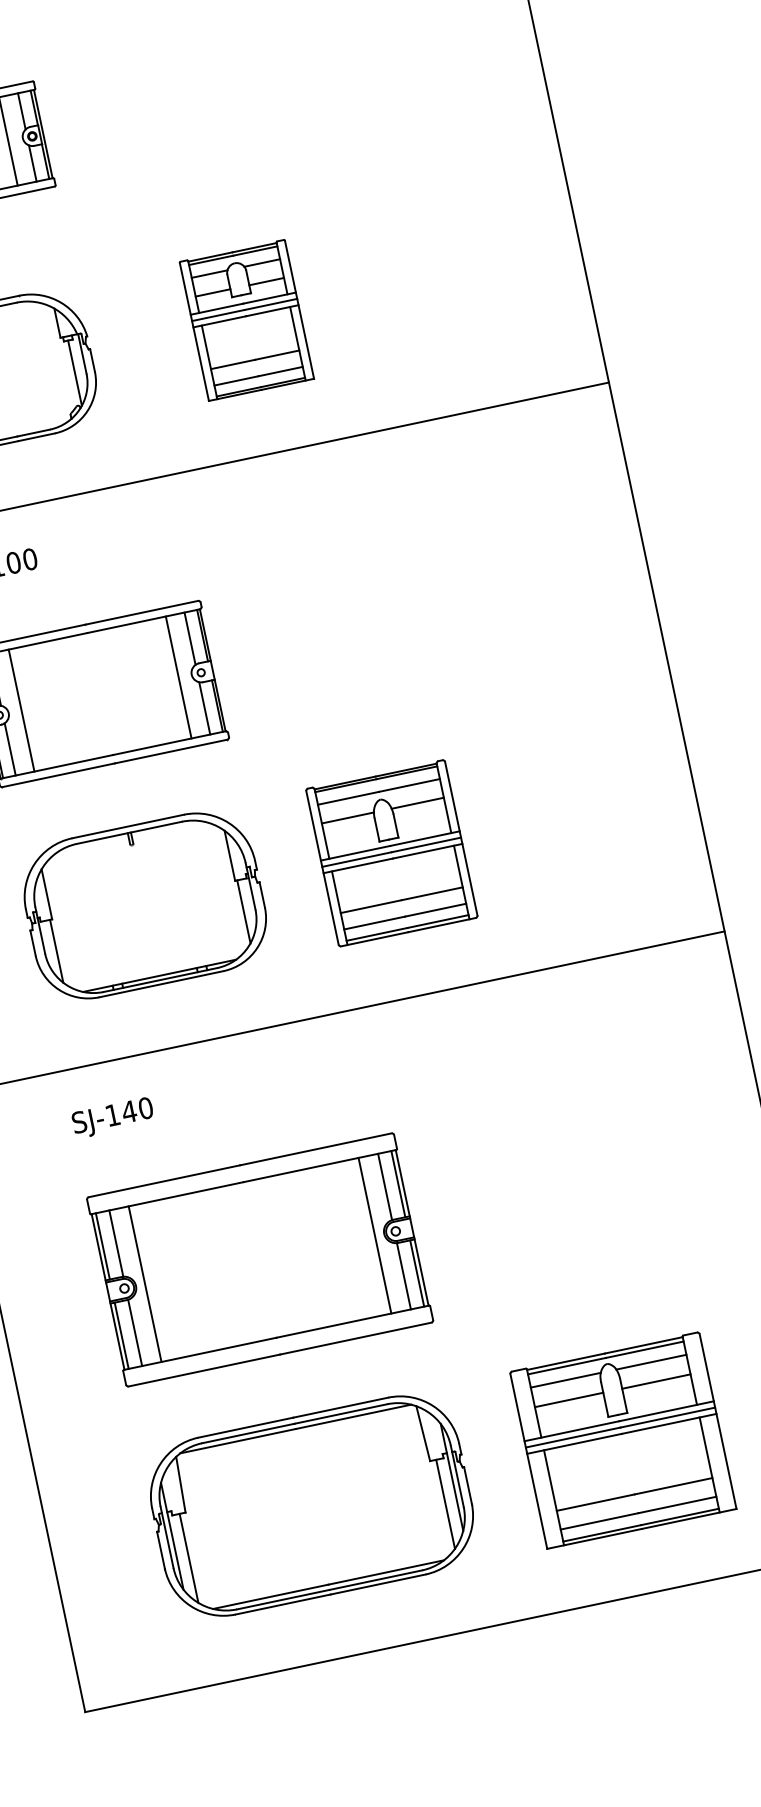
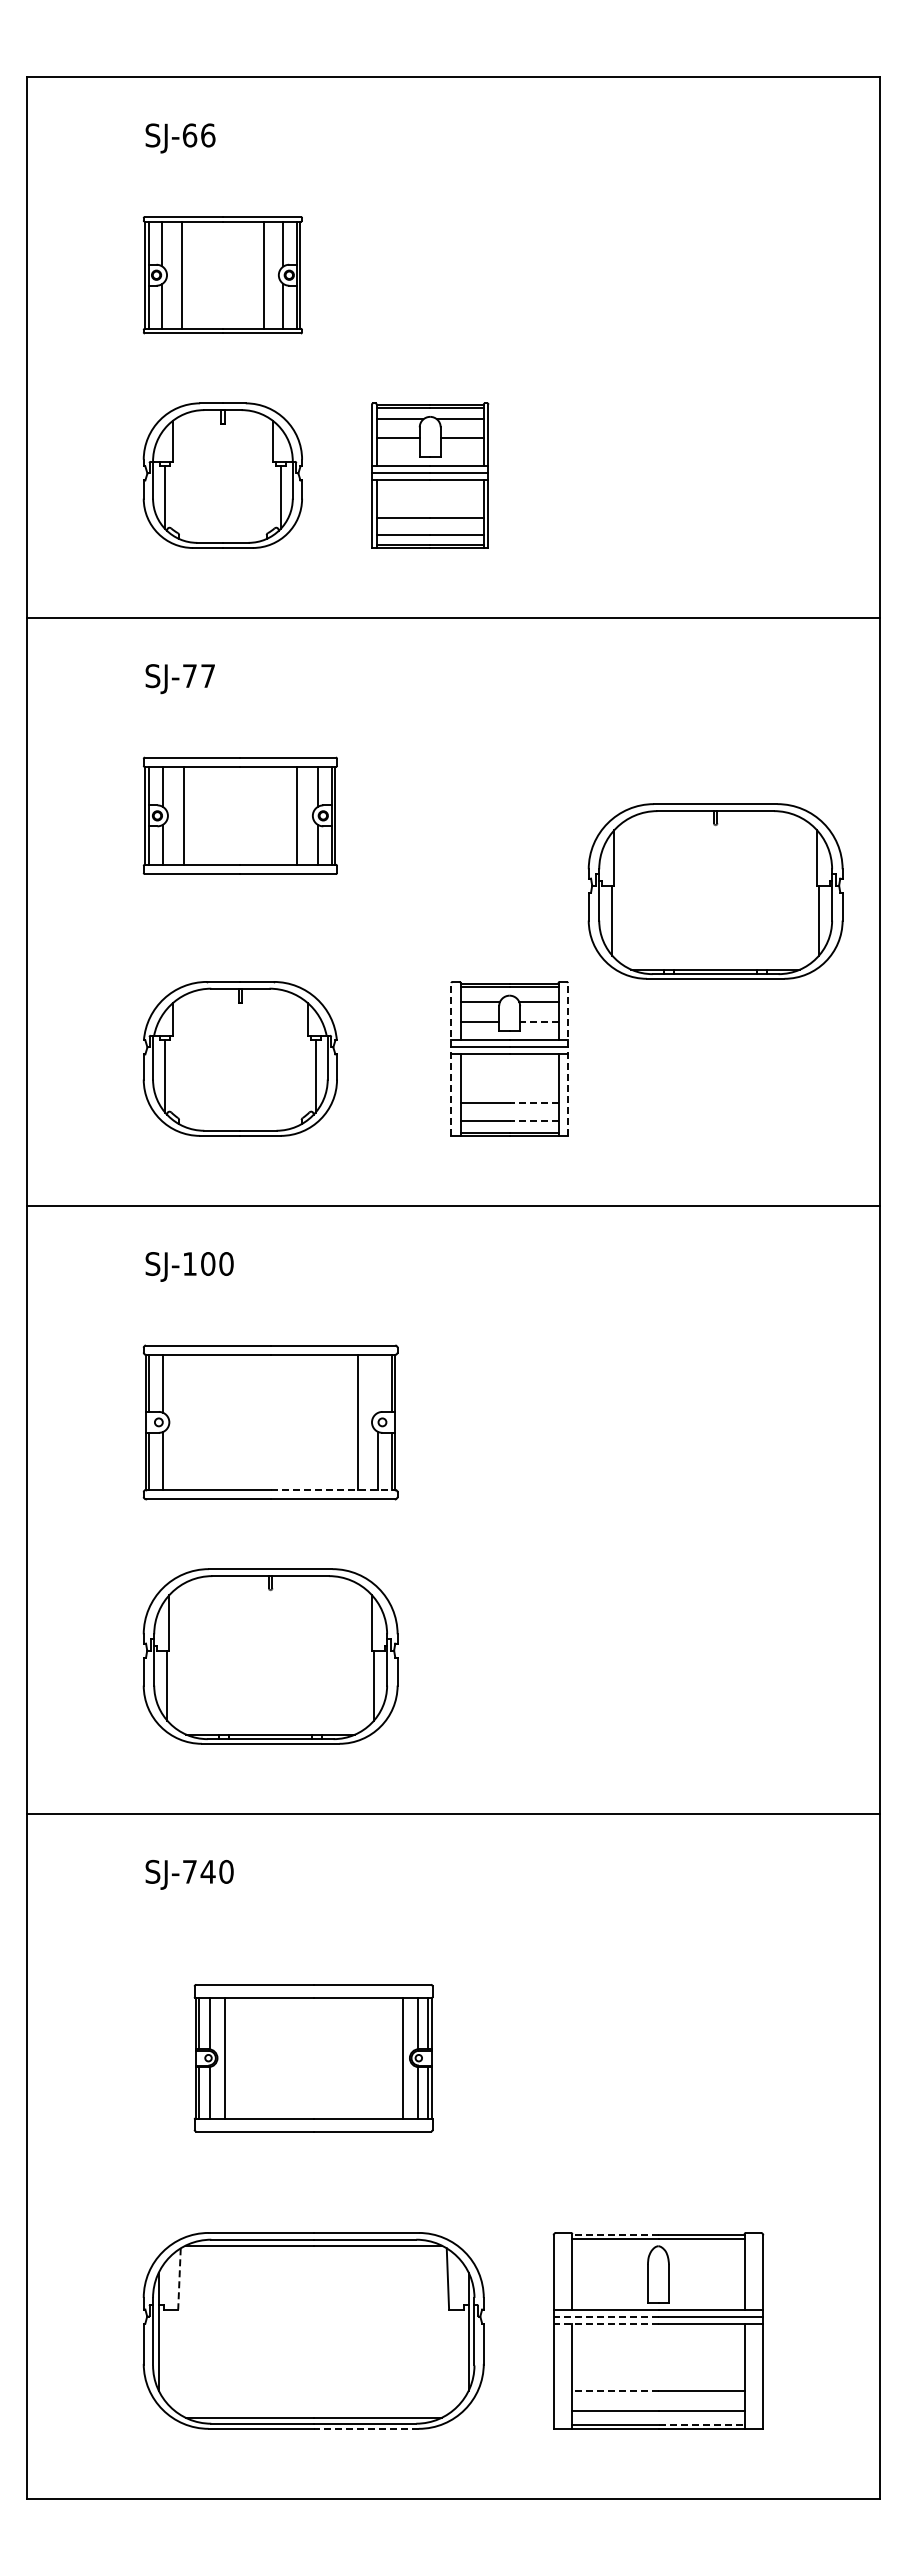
part: (400, 130) -> (715, 891), added
line: (265, 282) -> (538, 1022), solid -> dashed
line: (299, 309) -> (567, 1059), solid -> dashed
line: (194, 331) -> (451, 1059), solid -> dashed
line: (276, 355) -> (533, 1102), solid -> dashed
line: (280, 371) -> (533, 1120), solid -> dashed
line: (190, 638) -> (378, 1383), removed
line: (21, 709) -> (183, 1421), removed
line: (169, 742) -> (333, 1489), solid -> dashed
part: (391, 853) -> (543, 1656), removed
text: (112, 1114) -> (189, 1871), SJ-140 -> SJ-740
part: (259, 1259) -> (313, 2057), size x0.7
line: (565, 1361) -> (614, 2234), solid -> dashed
line: (651, 1362) -> (705, 2254), removed
line: (565, 1380) -> (610, 2254), removed
line: (656, 1381) -> (706, 2275), removed
line: (569, 1399) -> (610, 2275), removed
line: (572, 1437) -> (605, 2316), solid -> dashed
line: (573, 1443) -> (605, 2323), solid -> dashed
line: (180, 1484) -> (179, 2278), solid -> dashed
line: (594, 1502) -> (614, 2390), solid -> dashed
line: (445, 1504) -> (455, 2358), removed
line: (680, 1516) -> (702, 2424), solid -> dashed
line: (188, 1558) -> (171, 2358), removed
line: (378, 1584) -> (366, 2428), solid -> dashed

